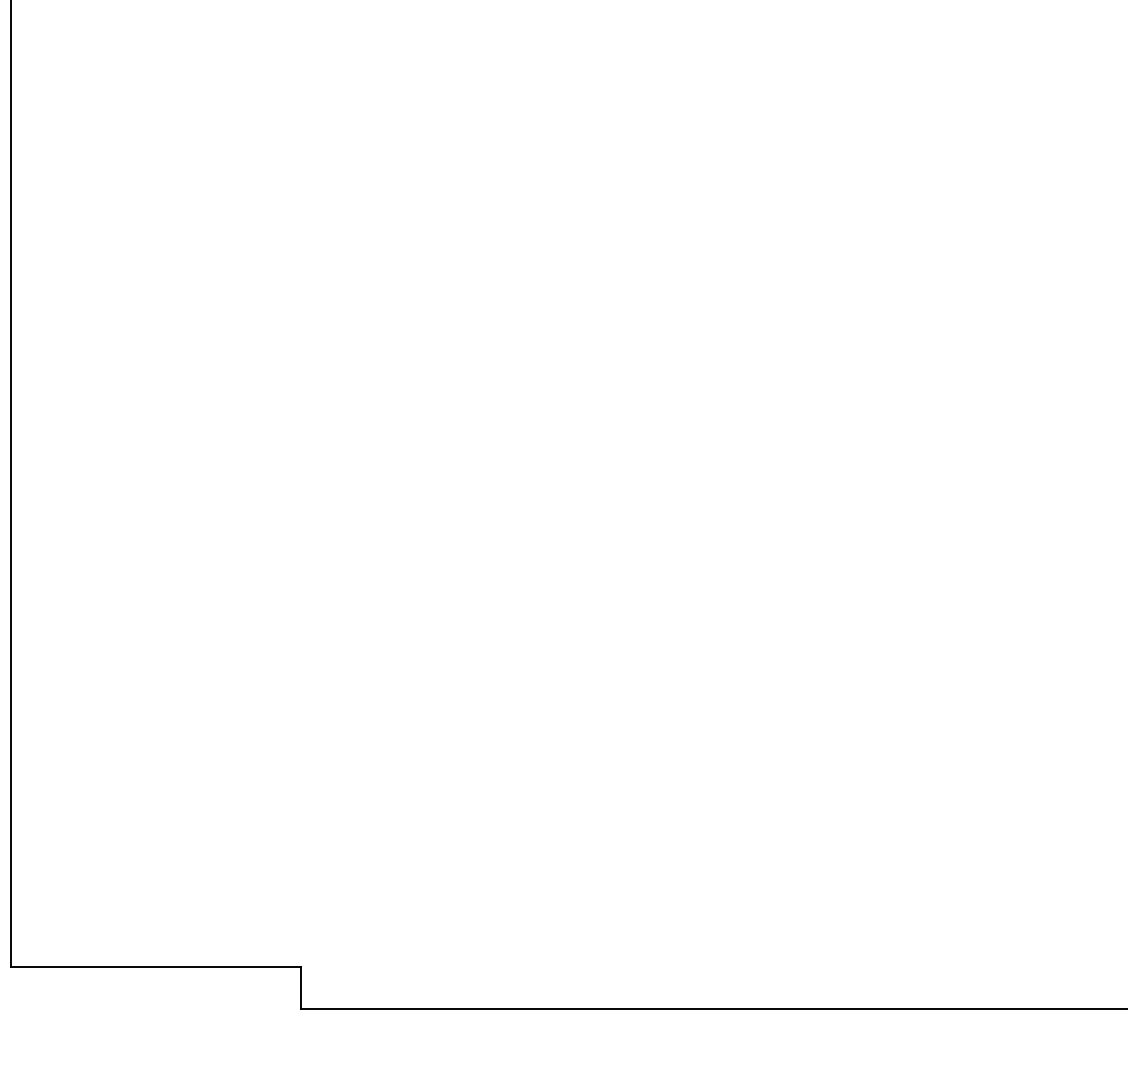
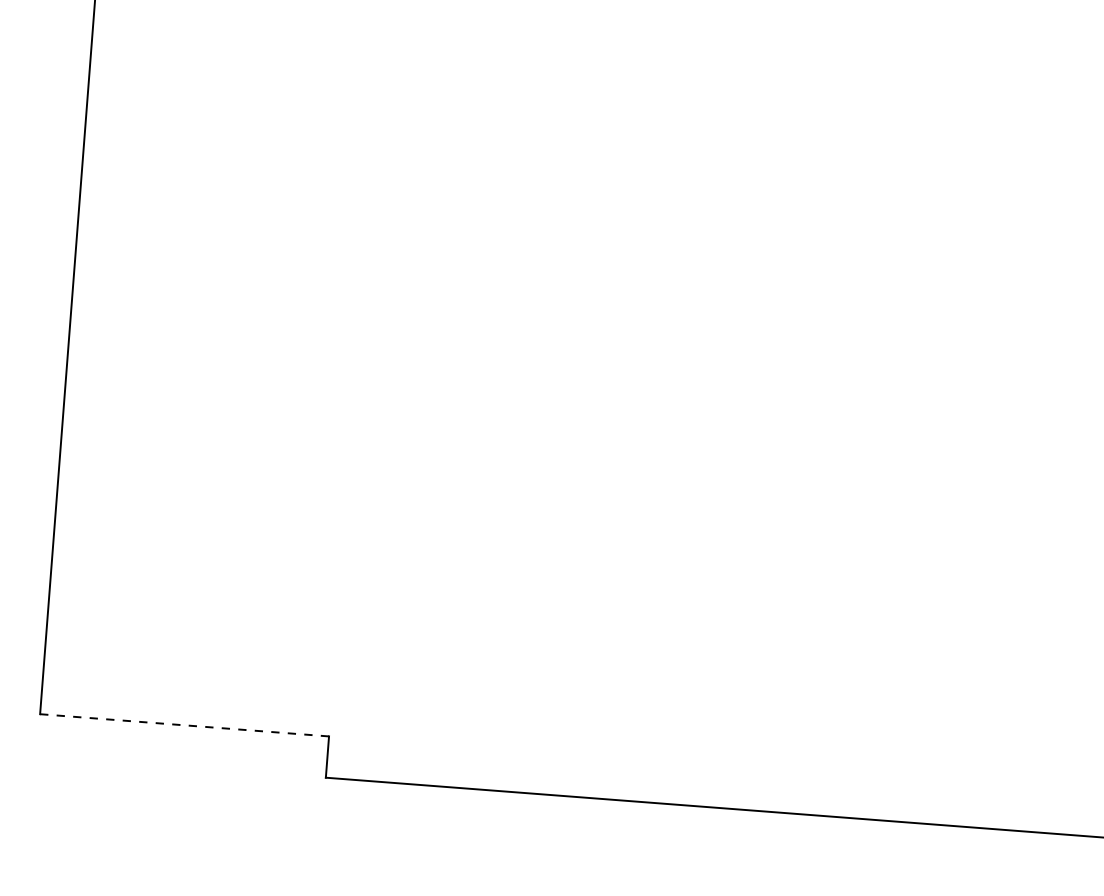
line: (156, 967) -> (184, 725), solid -> dashed

